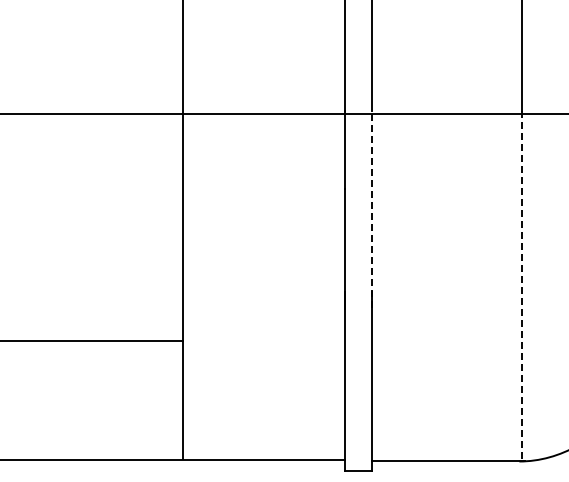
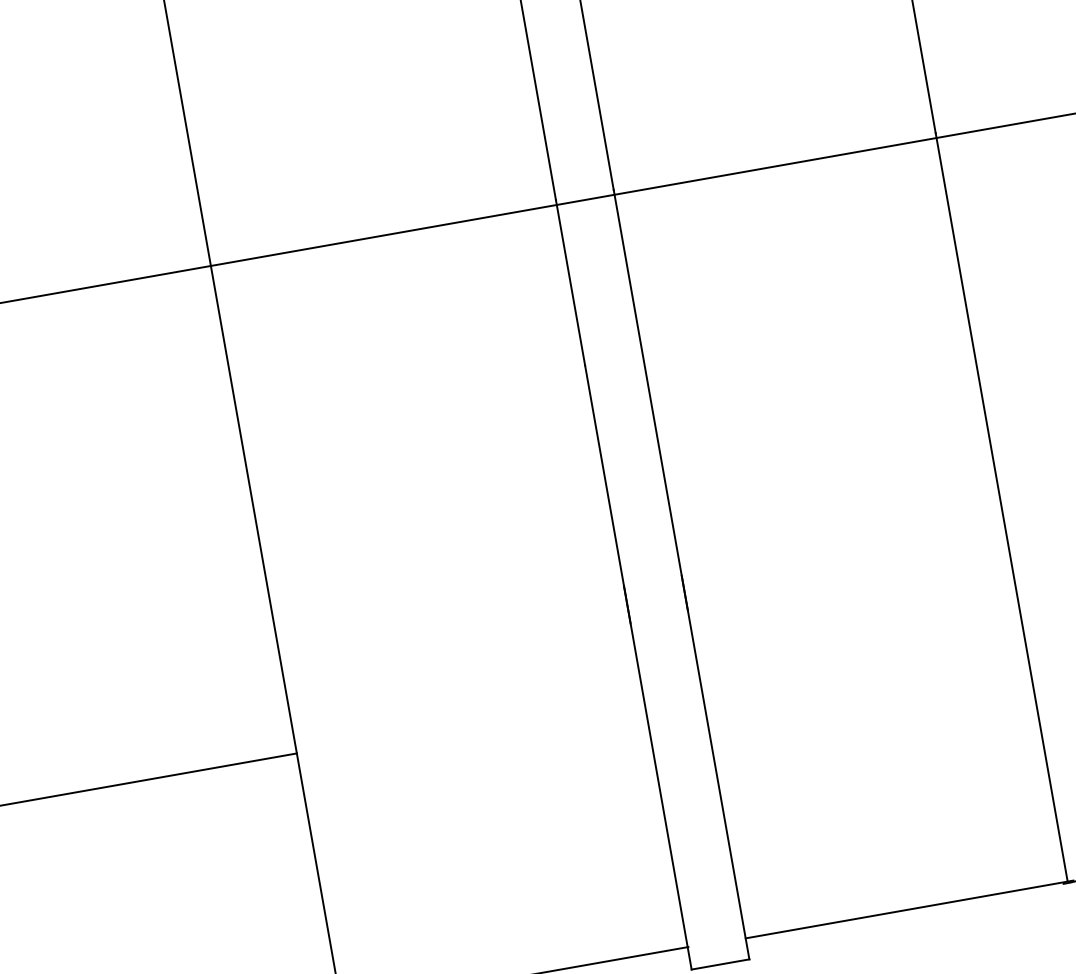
line: (371, 209) -> (650, 399), dashed -> solid
line: (521, 286) -> (1001, 508), dashed -> solid

